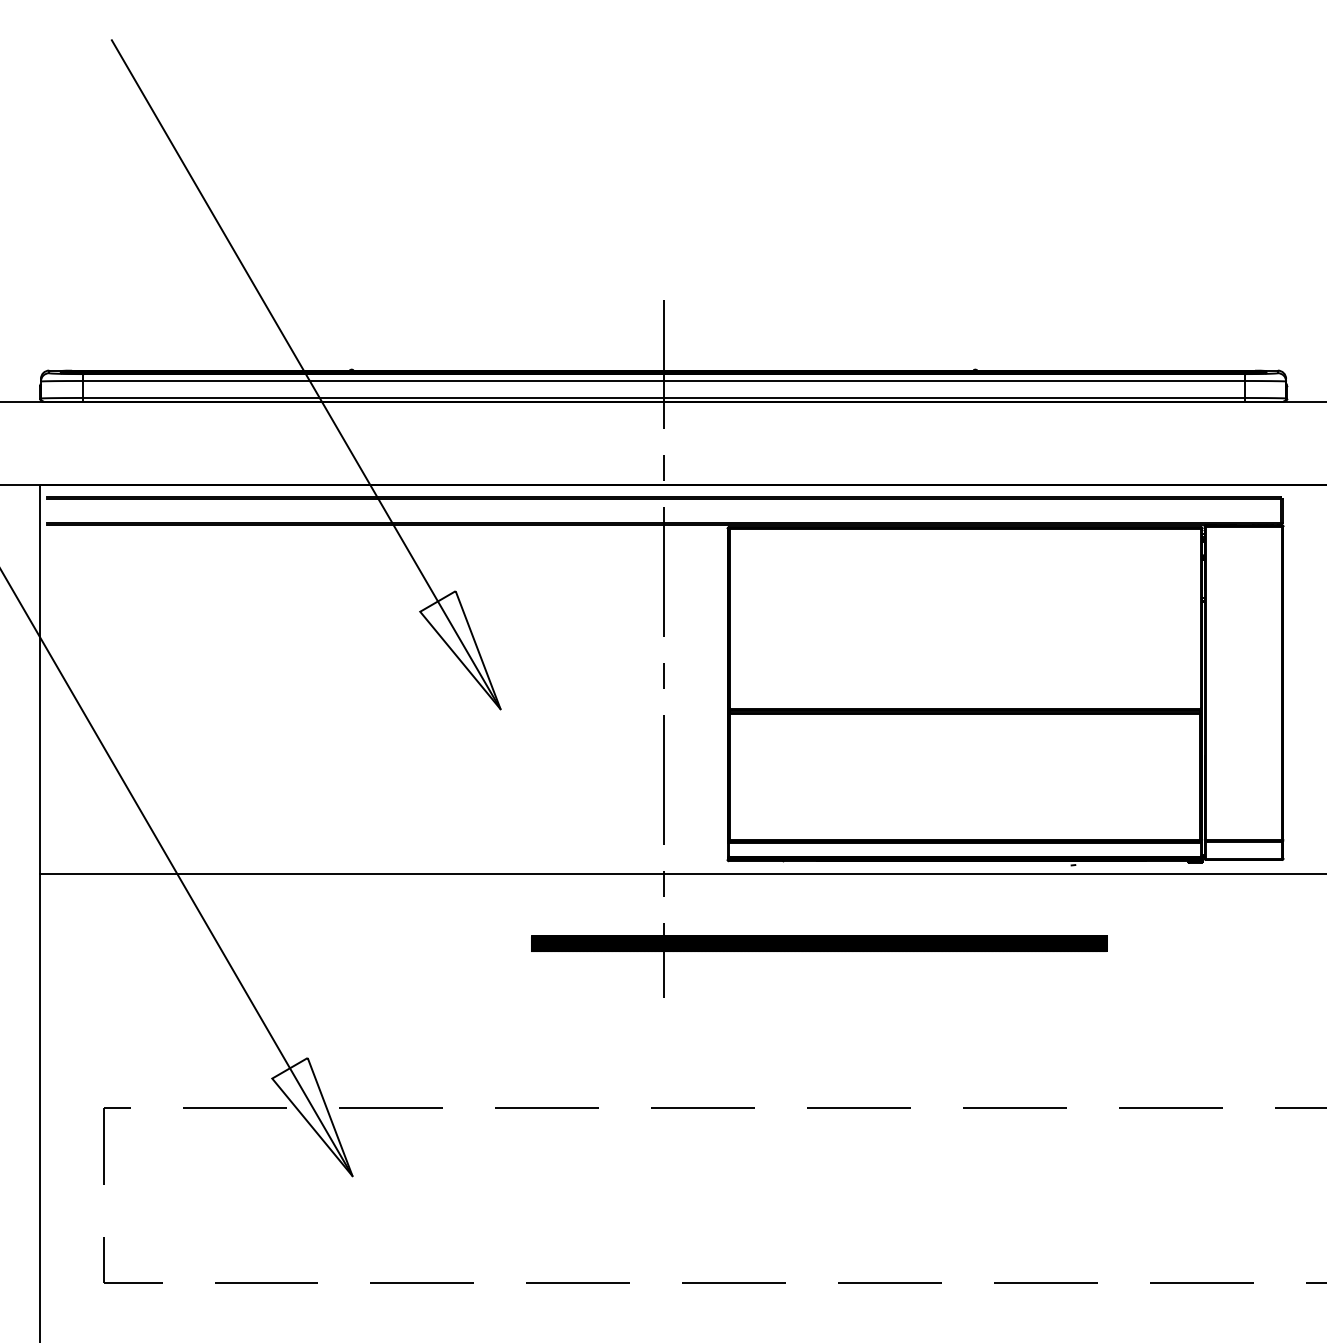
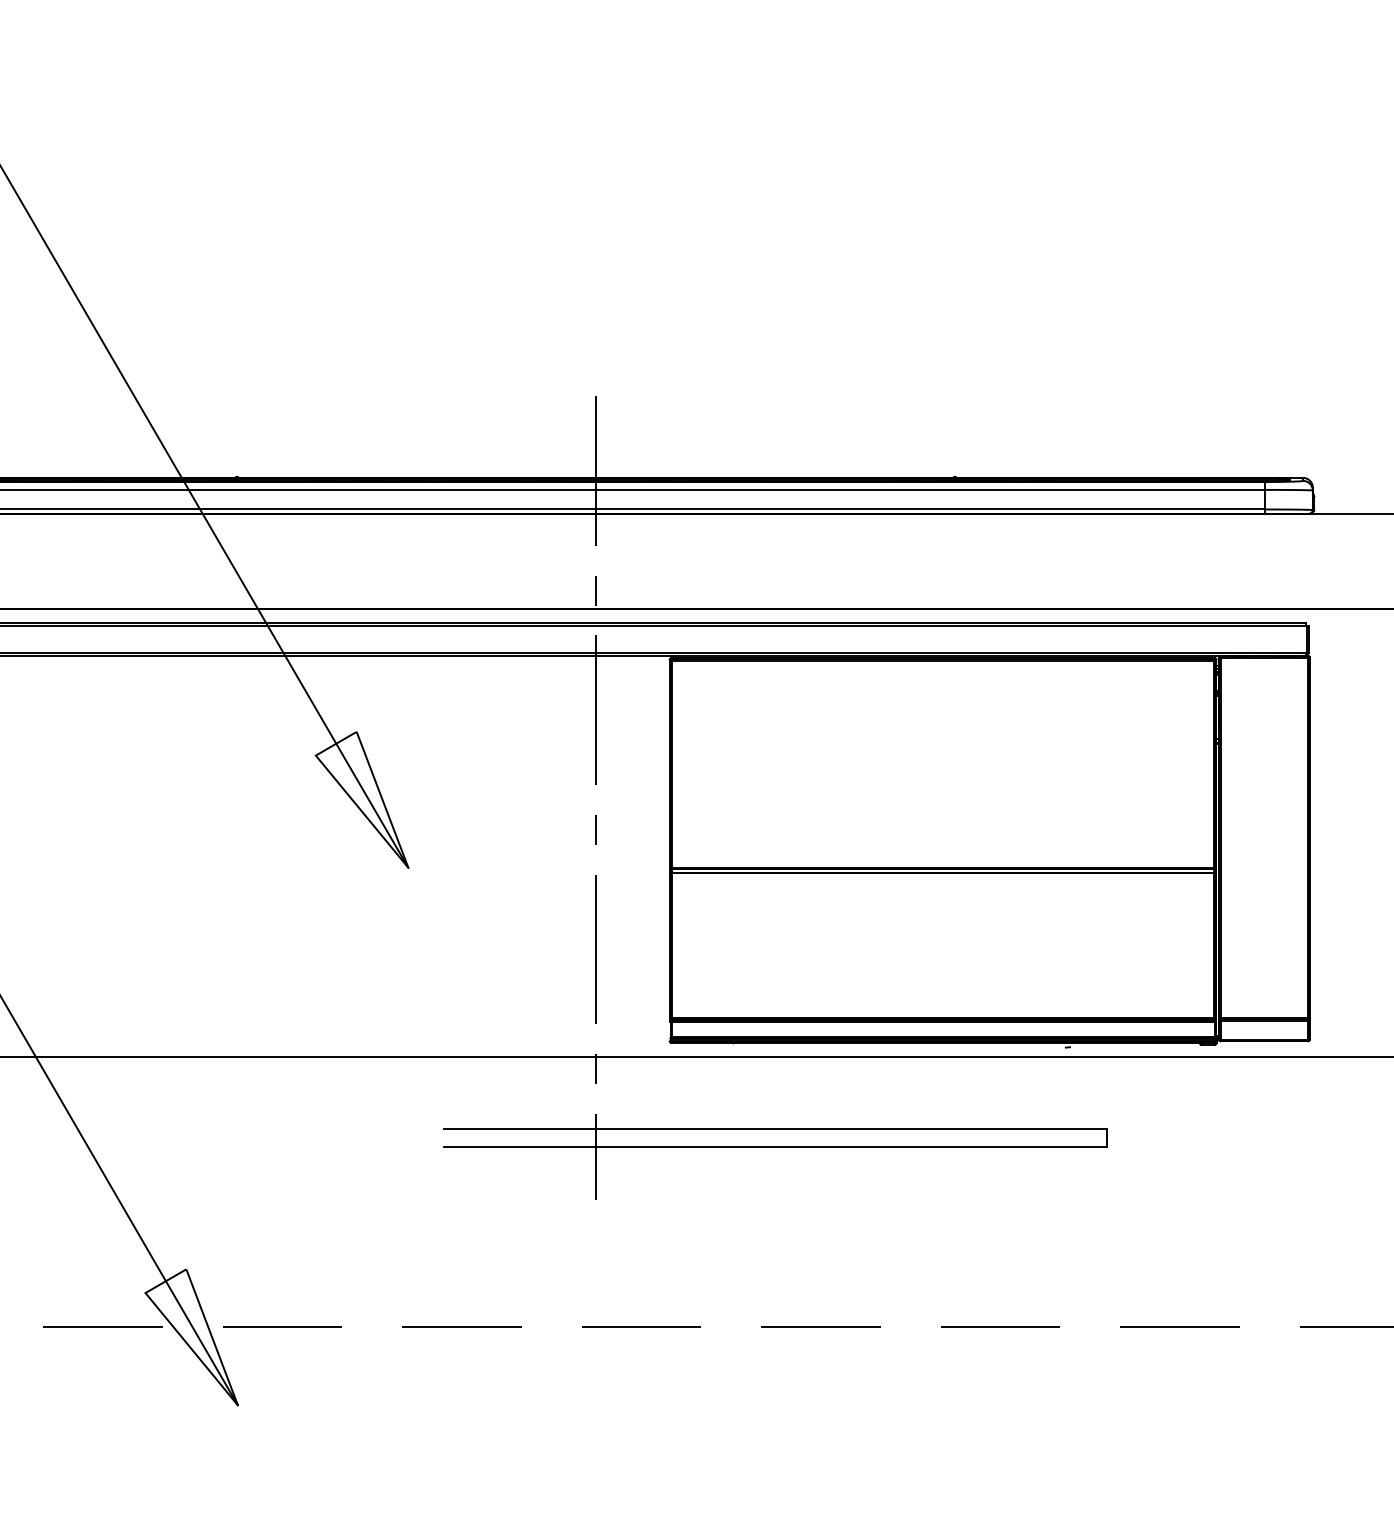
hatch: (819, 943) -> (775, 1137), removed

